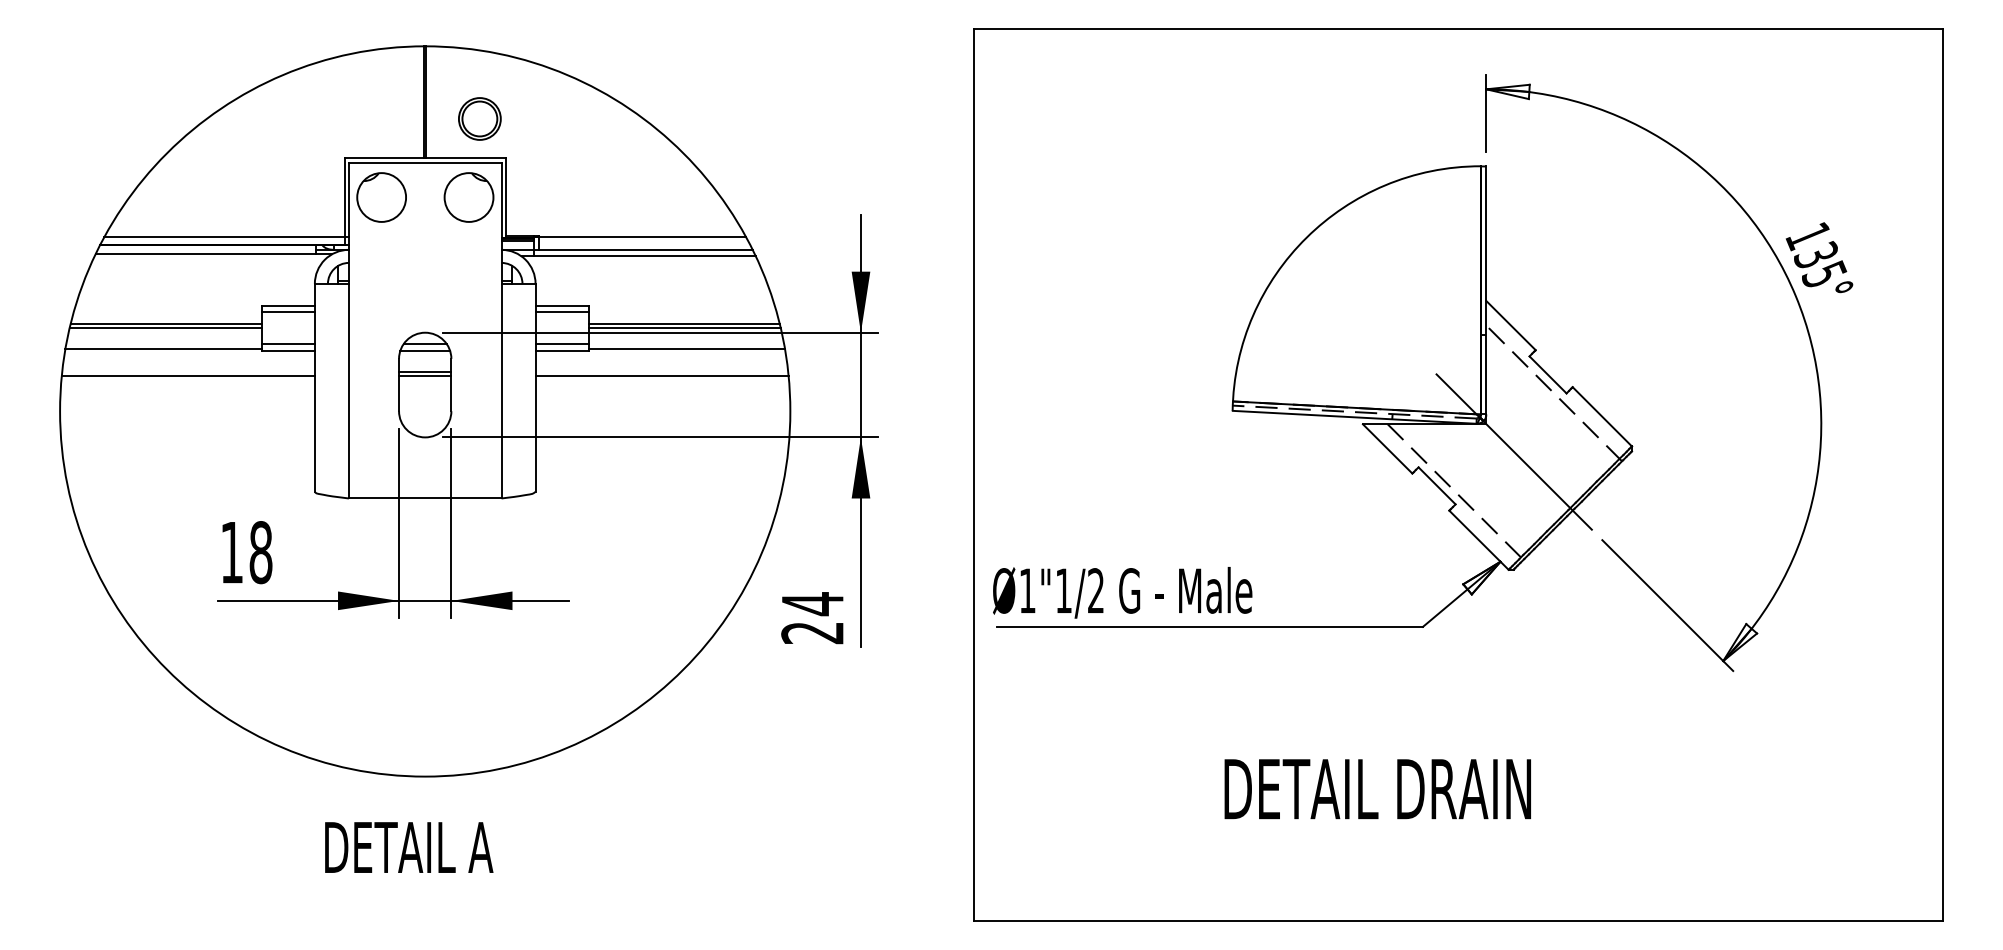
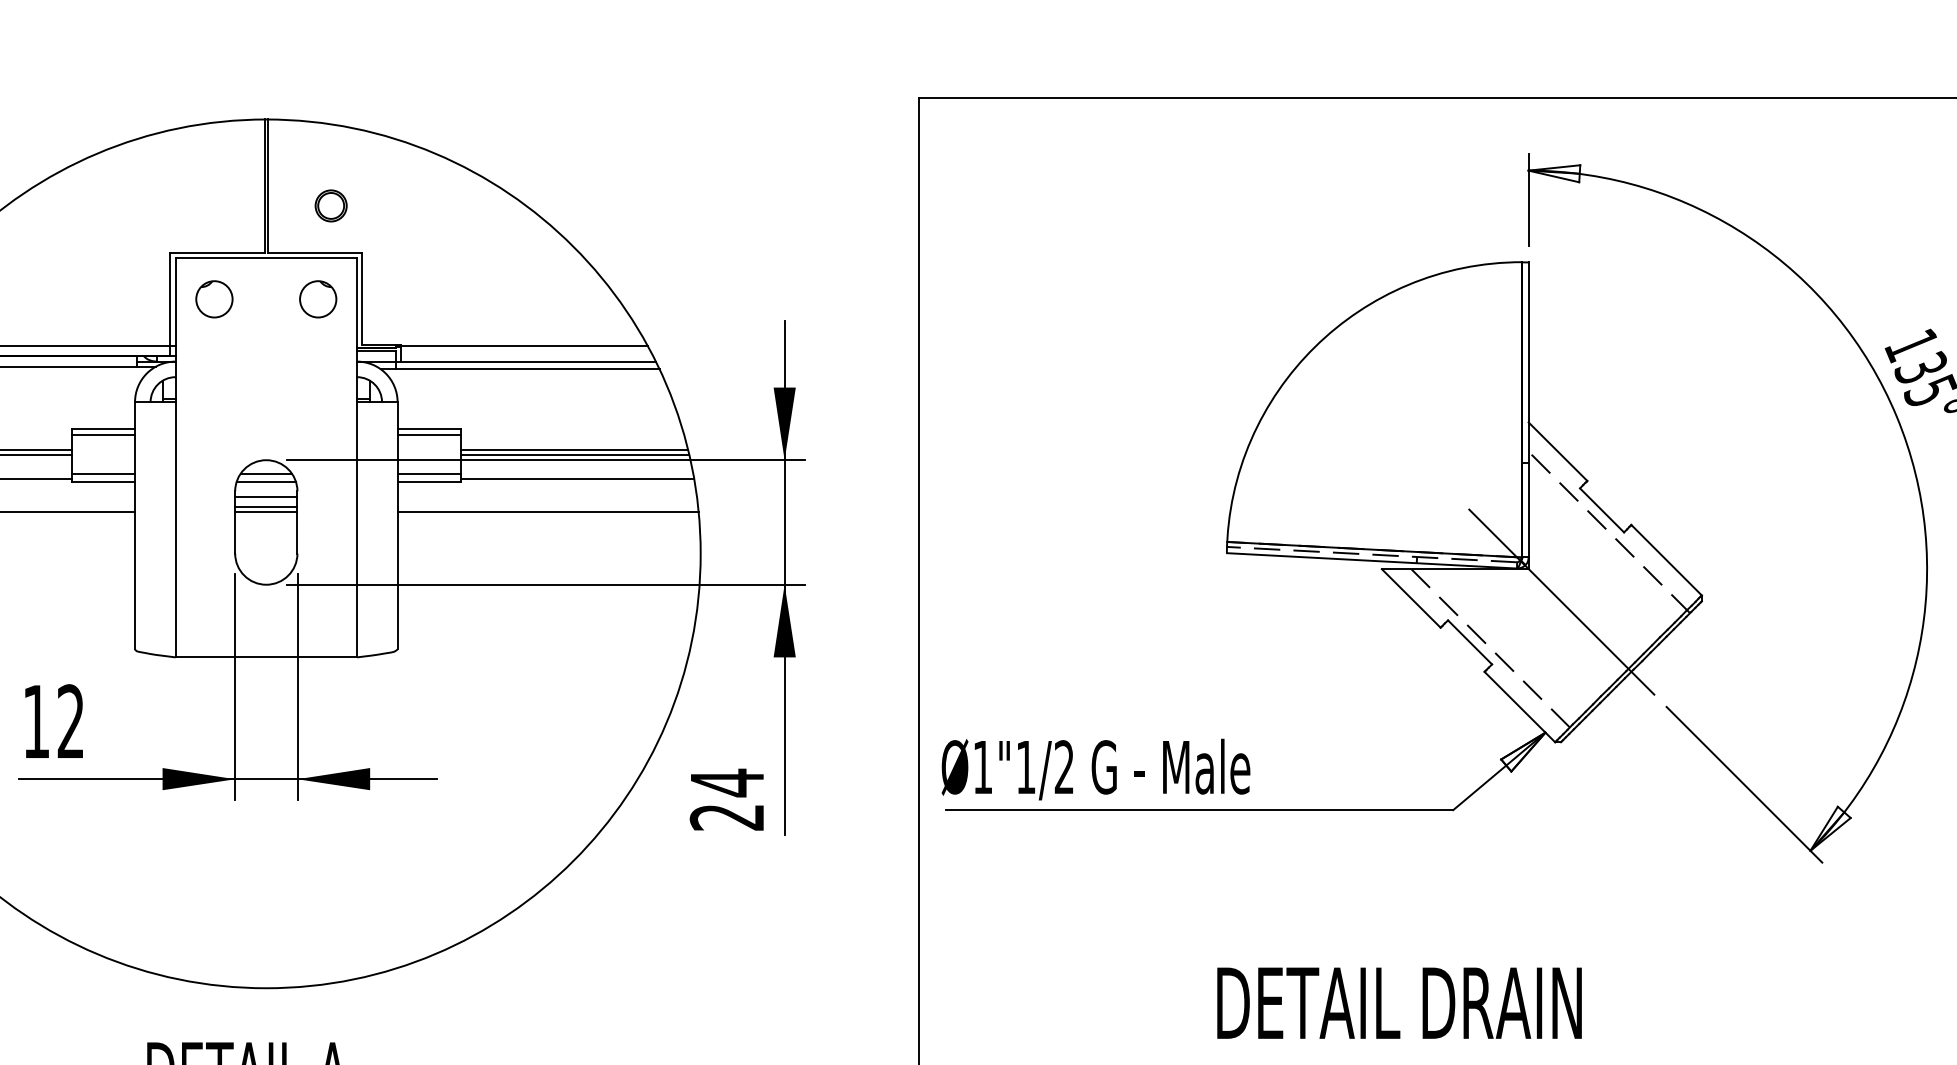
part: (479, 118) -> (330, 205), size x0.62
part: (381, 197) -> (214, 299), size x0.62
part: (468, 197) -> (317, 299), size x0.62
line: (425, 363) -> (266, 496), added
text: (260, 552) -> (70, 721), 18 -> 12

